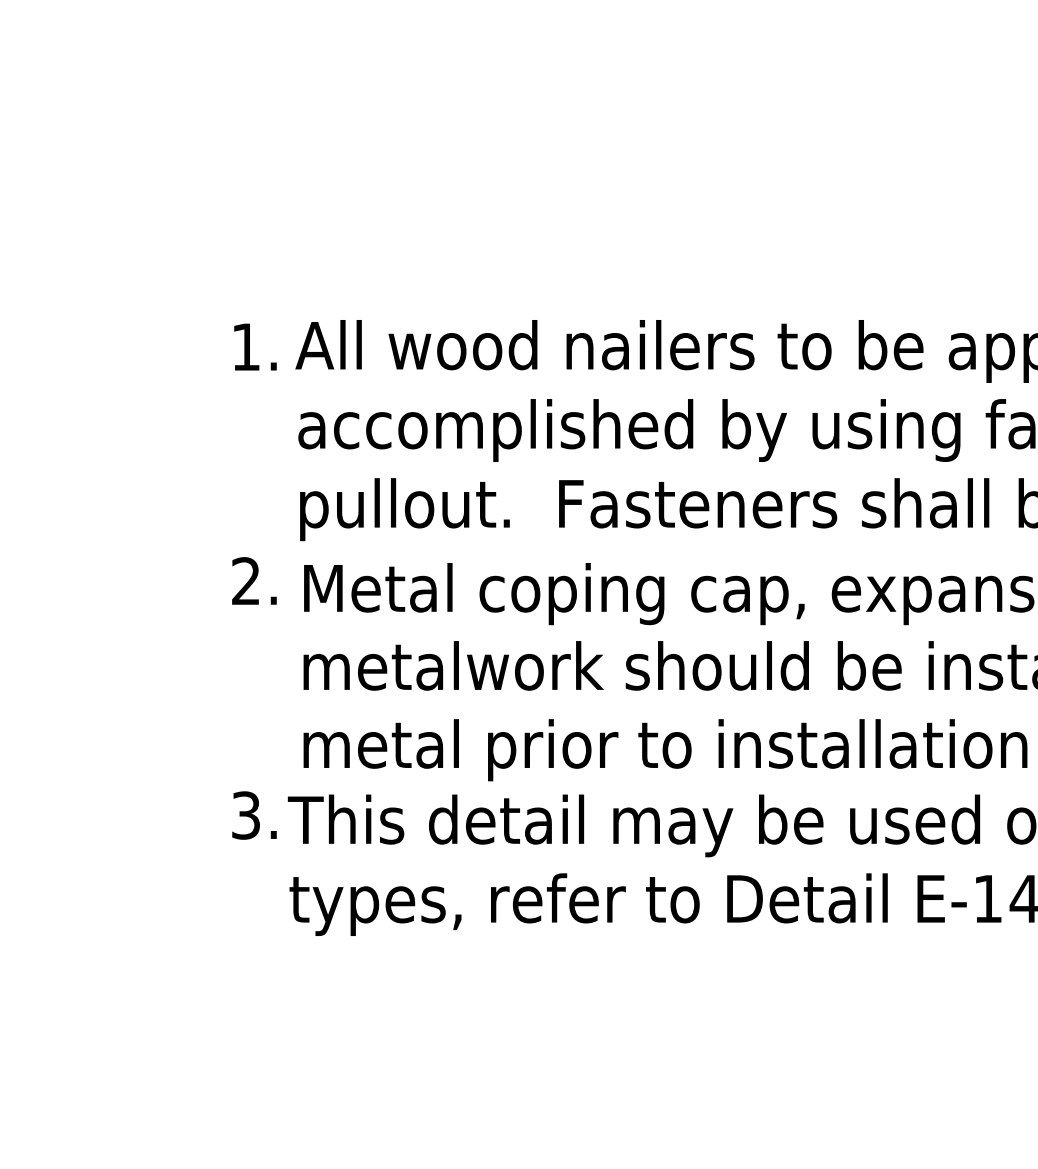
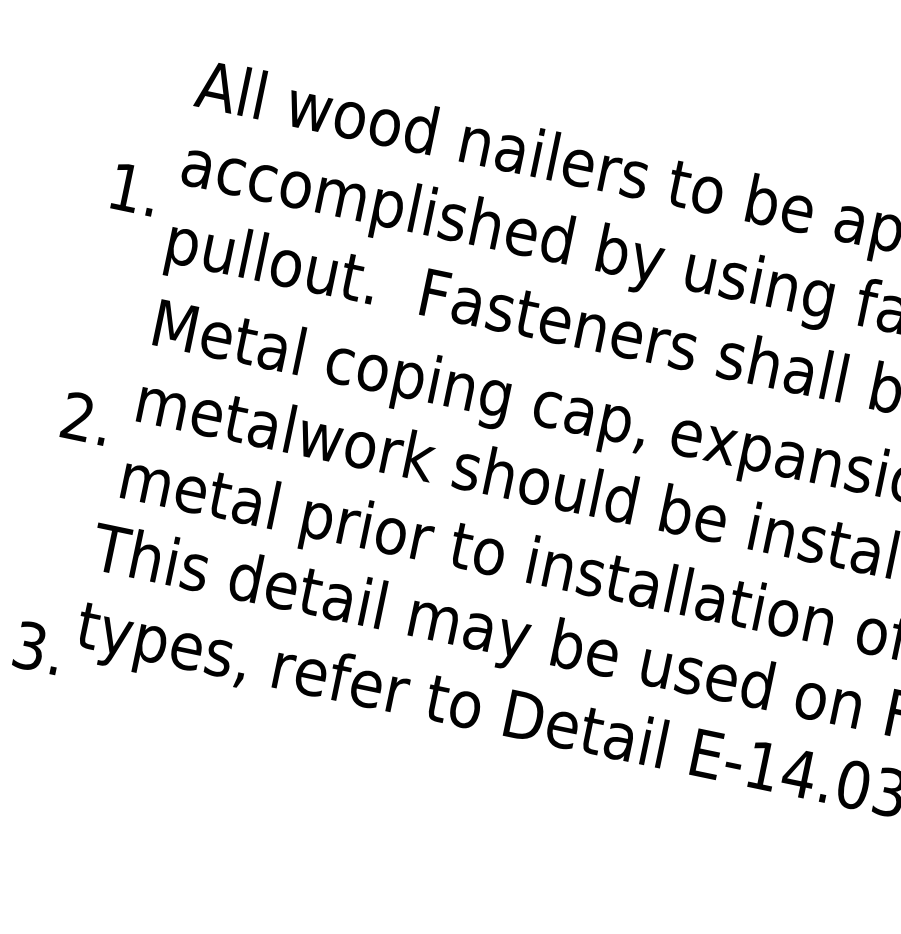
text: (254, 581) -> (85, 418), moved

